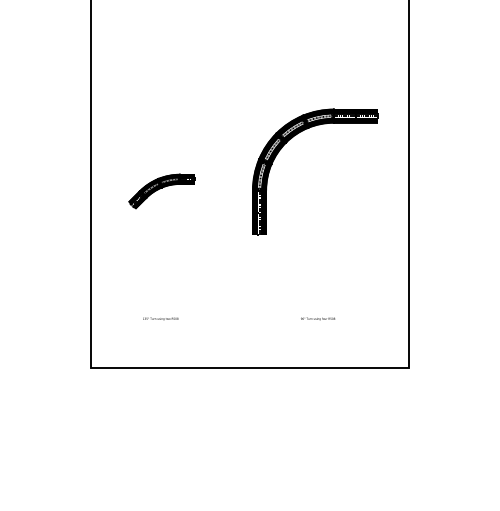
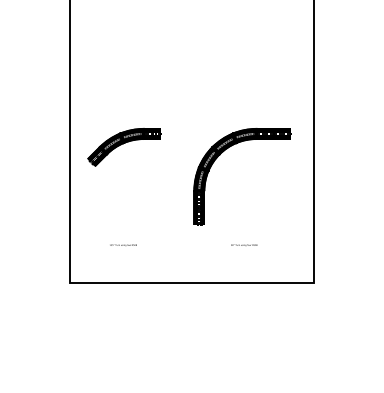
part: (292, 138) -> (224, 151), moved
part: (162, 191) -> (124, 147), size x1.43

